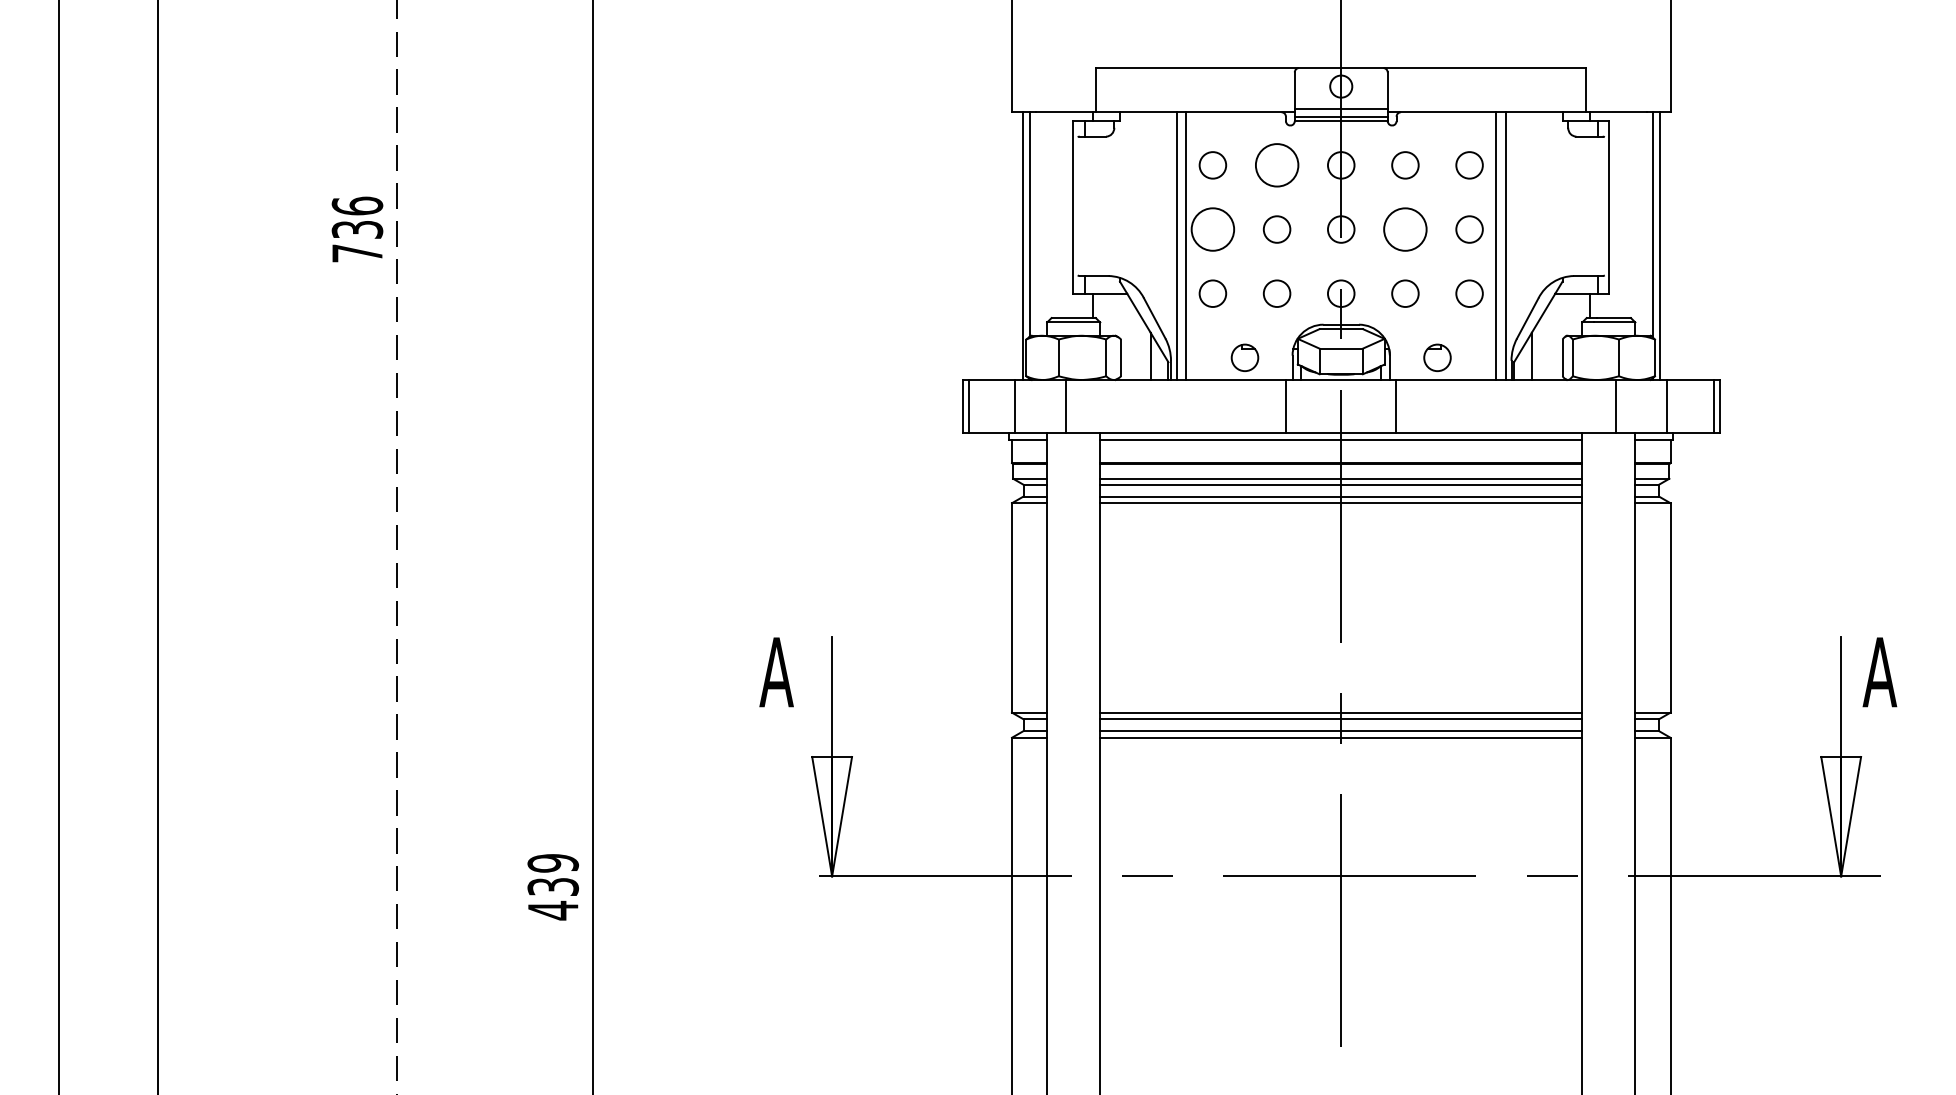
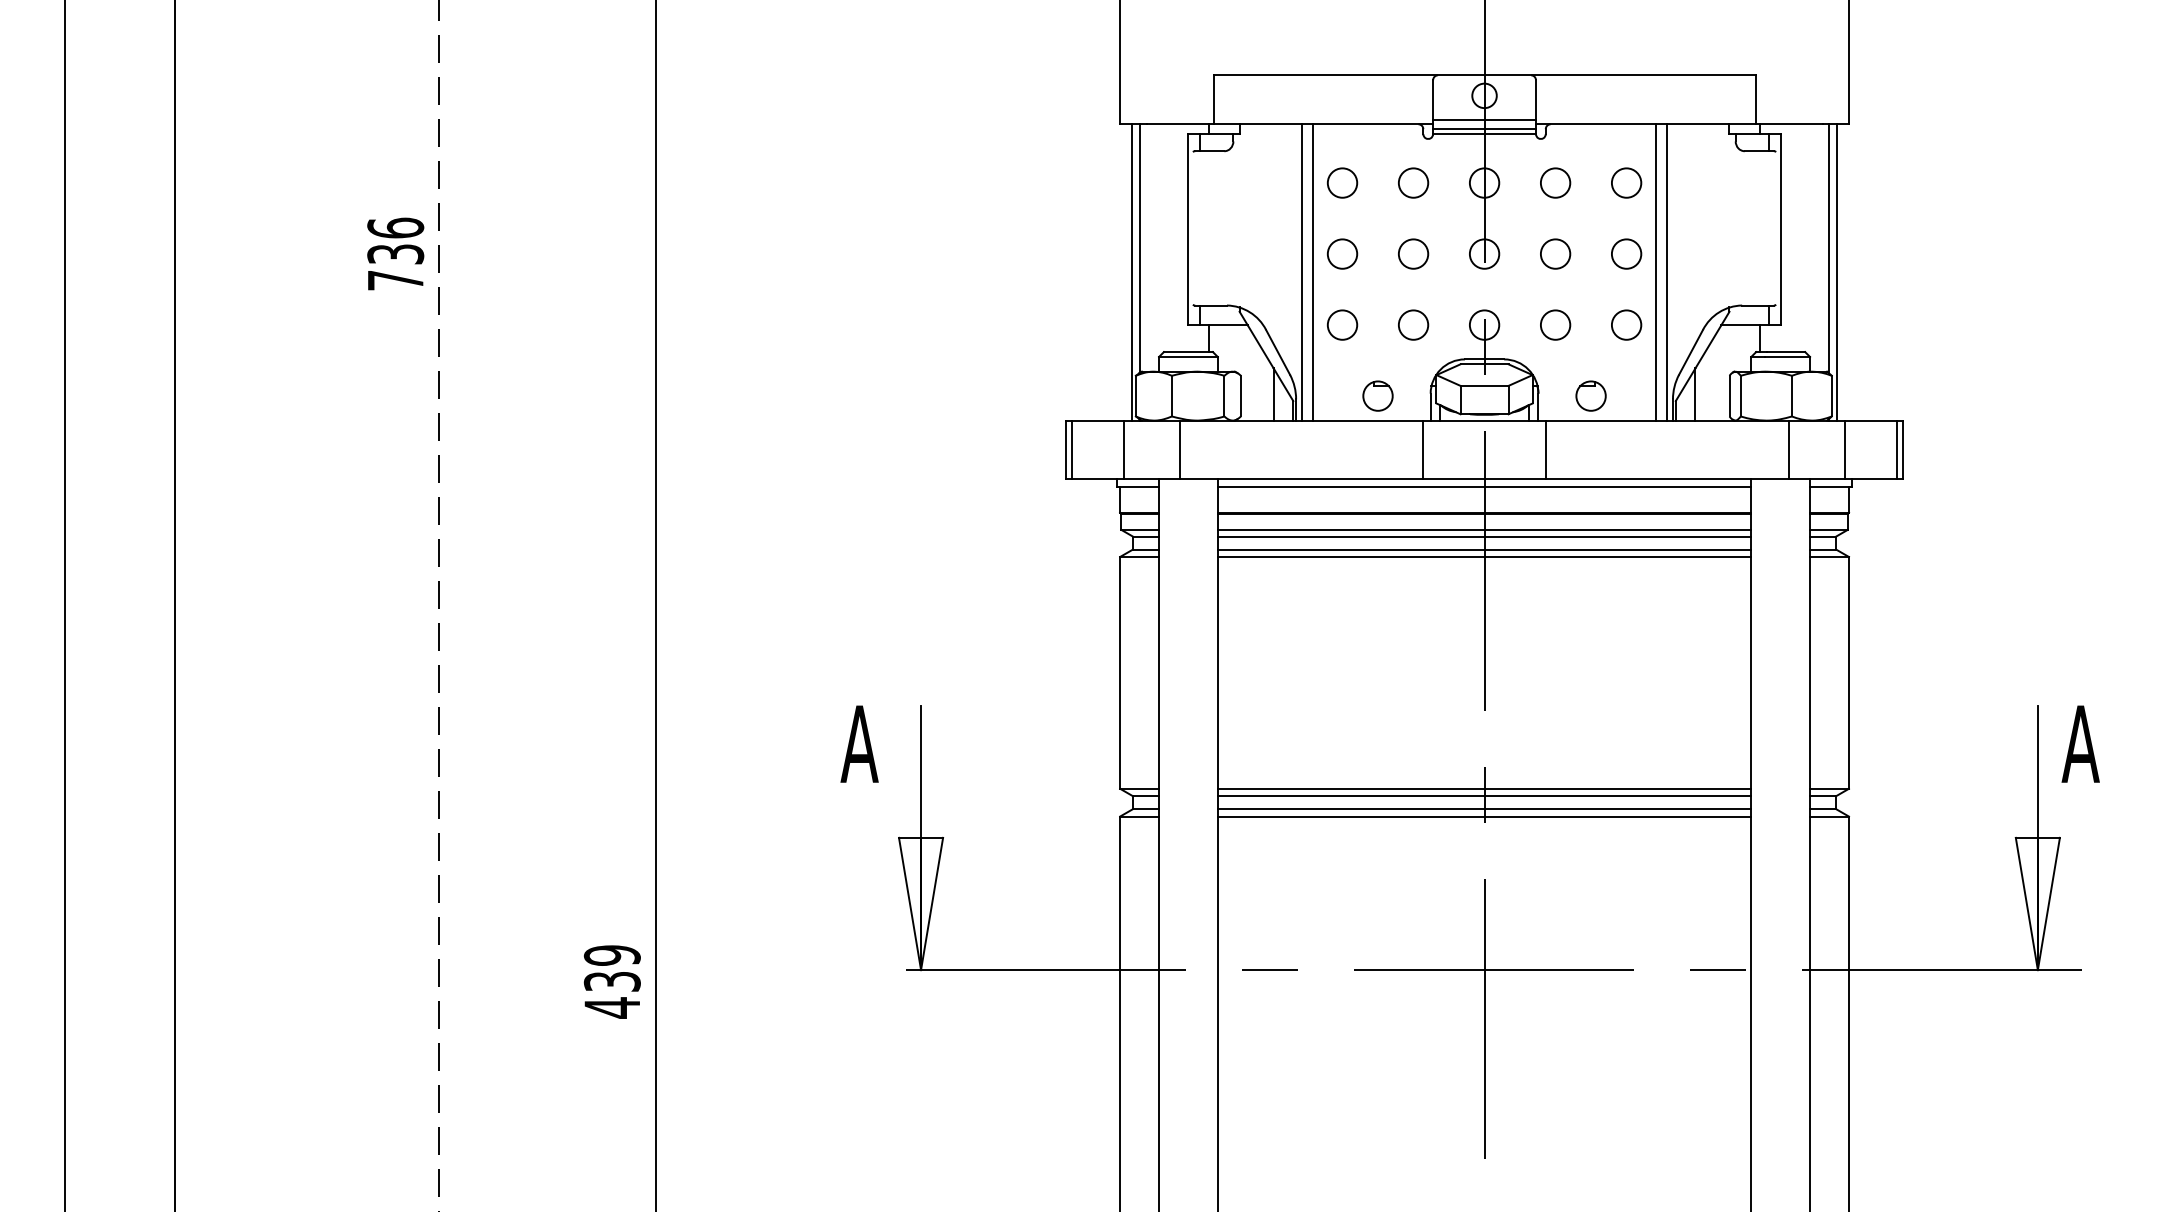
circle: (1276, 165) -> (1412, 183), size x0.62
circle: (1212, 229) -> (1342, 254), size x0.62
circle: (1405, 229) -> (1555, 254), size x0.62

